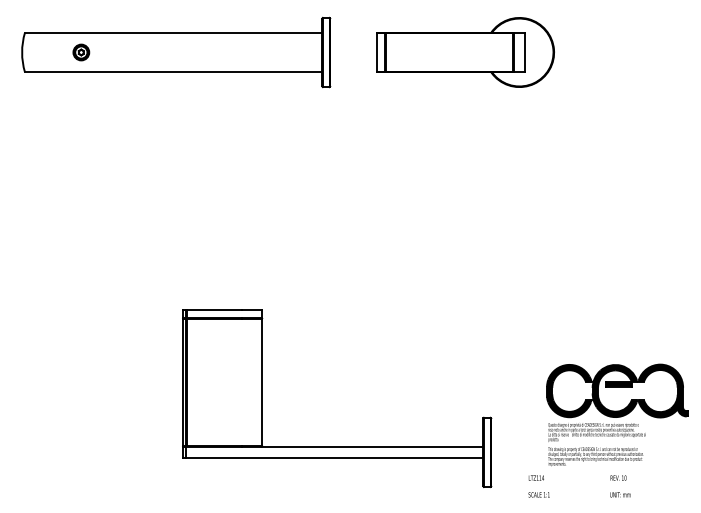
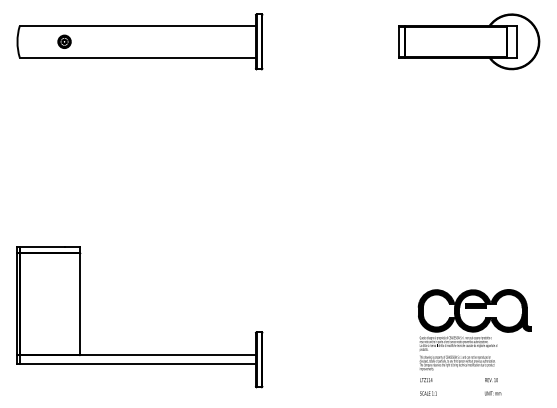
part: (466, 52) -> (469, 41), moved
part: (617, 414) -> (474, 329), moved
part: (336, 445) -> (139, 354), moved

